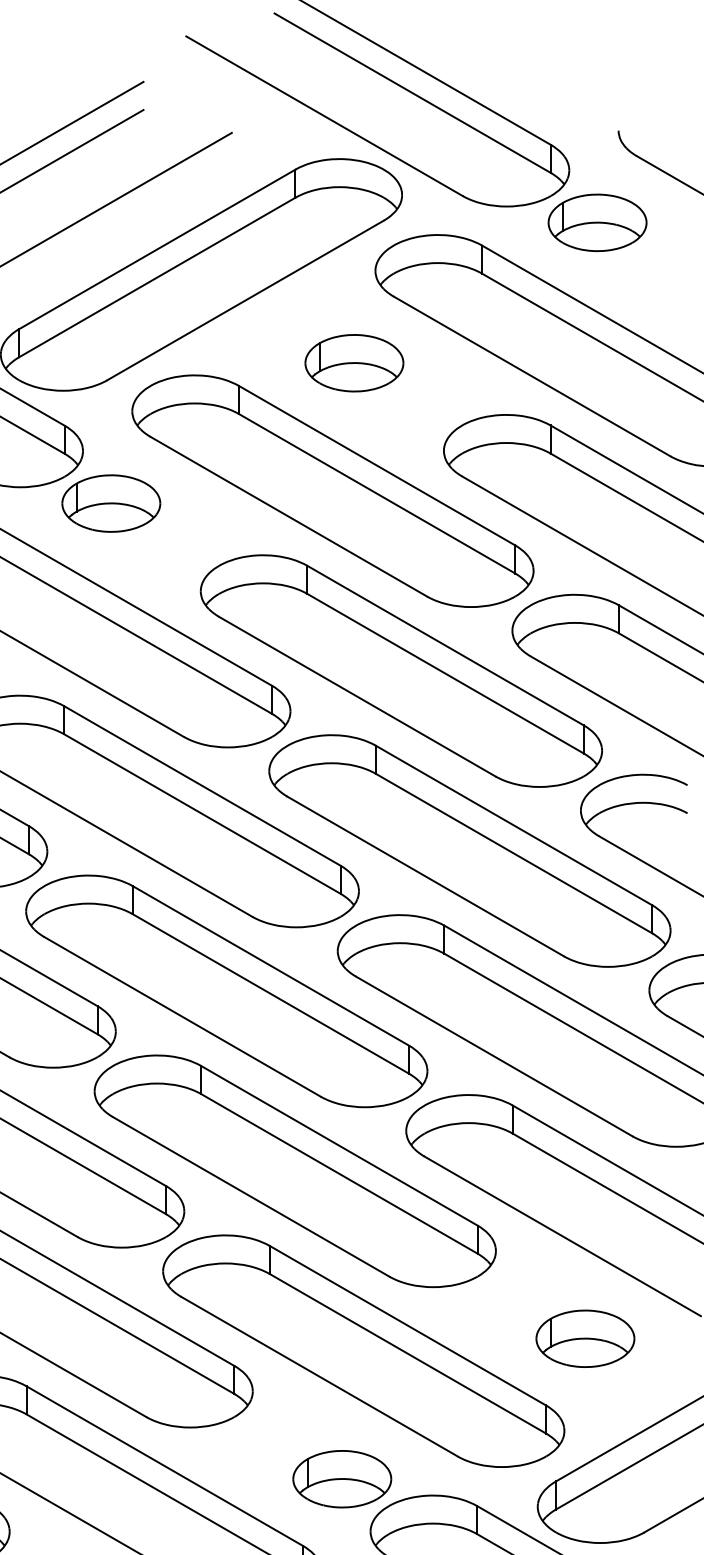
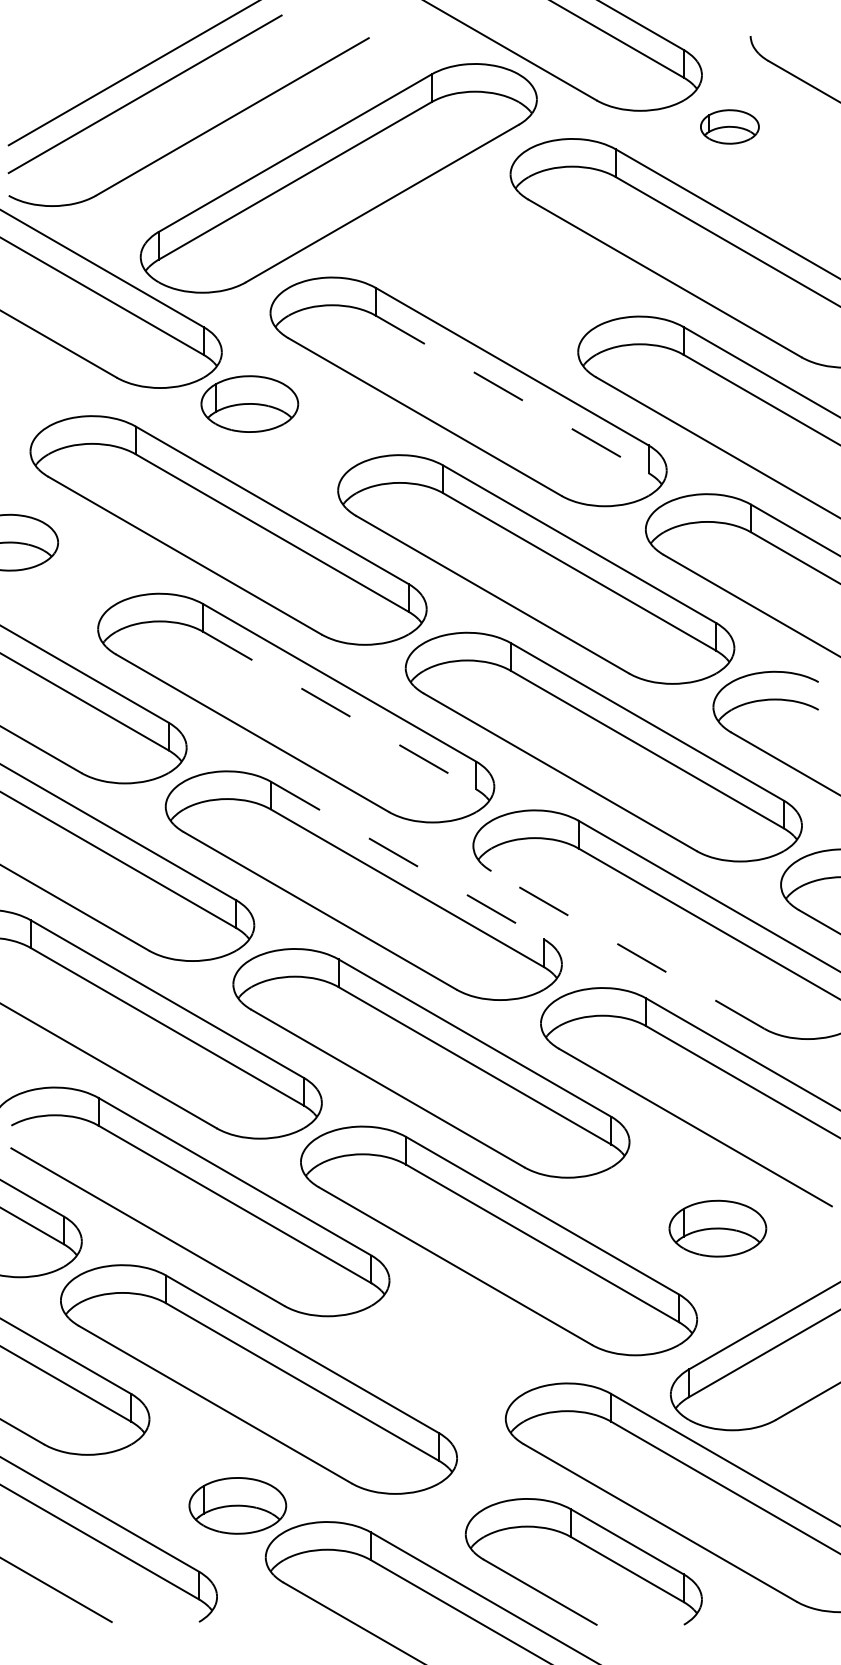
part: (597, 222) -> (729, 126), size x0.6
part: (354, 363) -> (489, 265), removed
line: (377, 493) -> (512, 394), solid -> dashed
line: (202, 813) -> (339, 710), solid -> dashed
line: (271, 965) -> (407, 860), solid -> dashed
line: (493, 1056) -> (627, 949), solid -> dashed
part: (341, 1479) -> (477, 1367), removed

